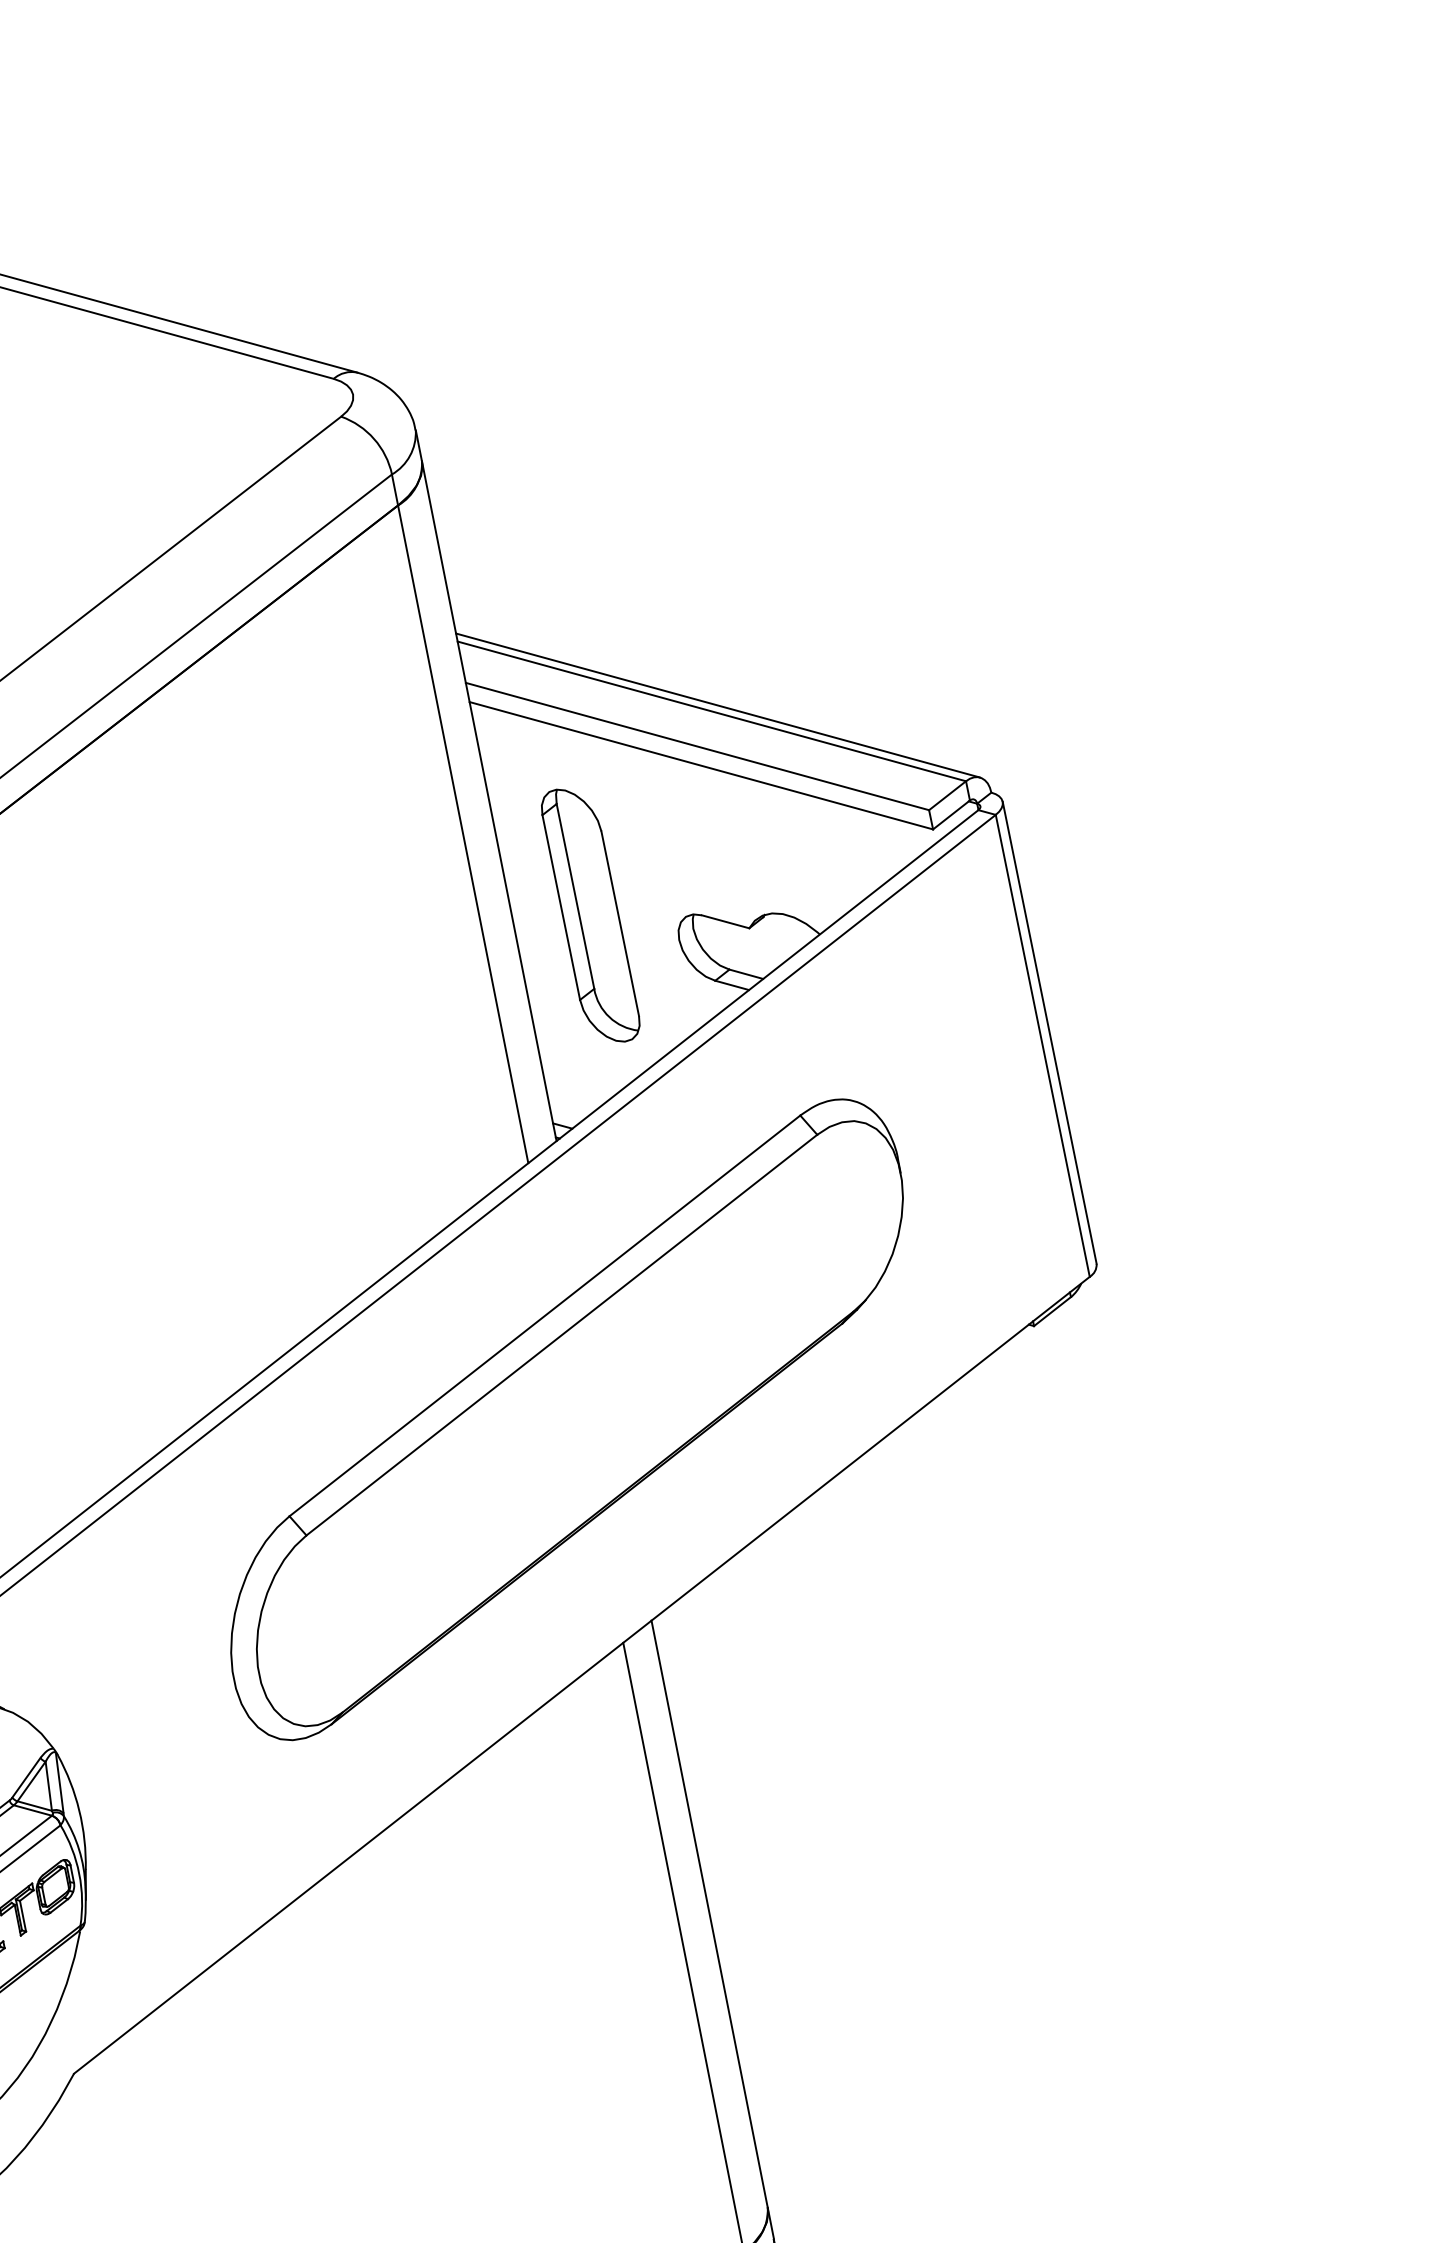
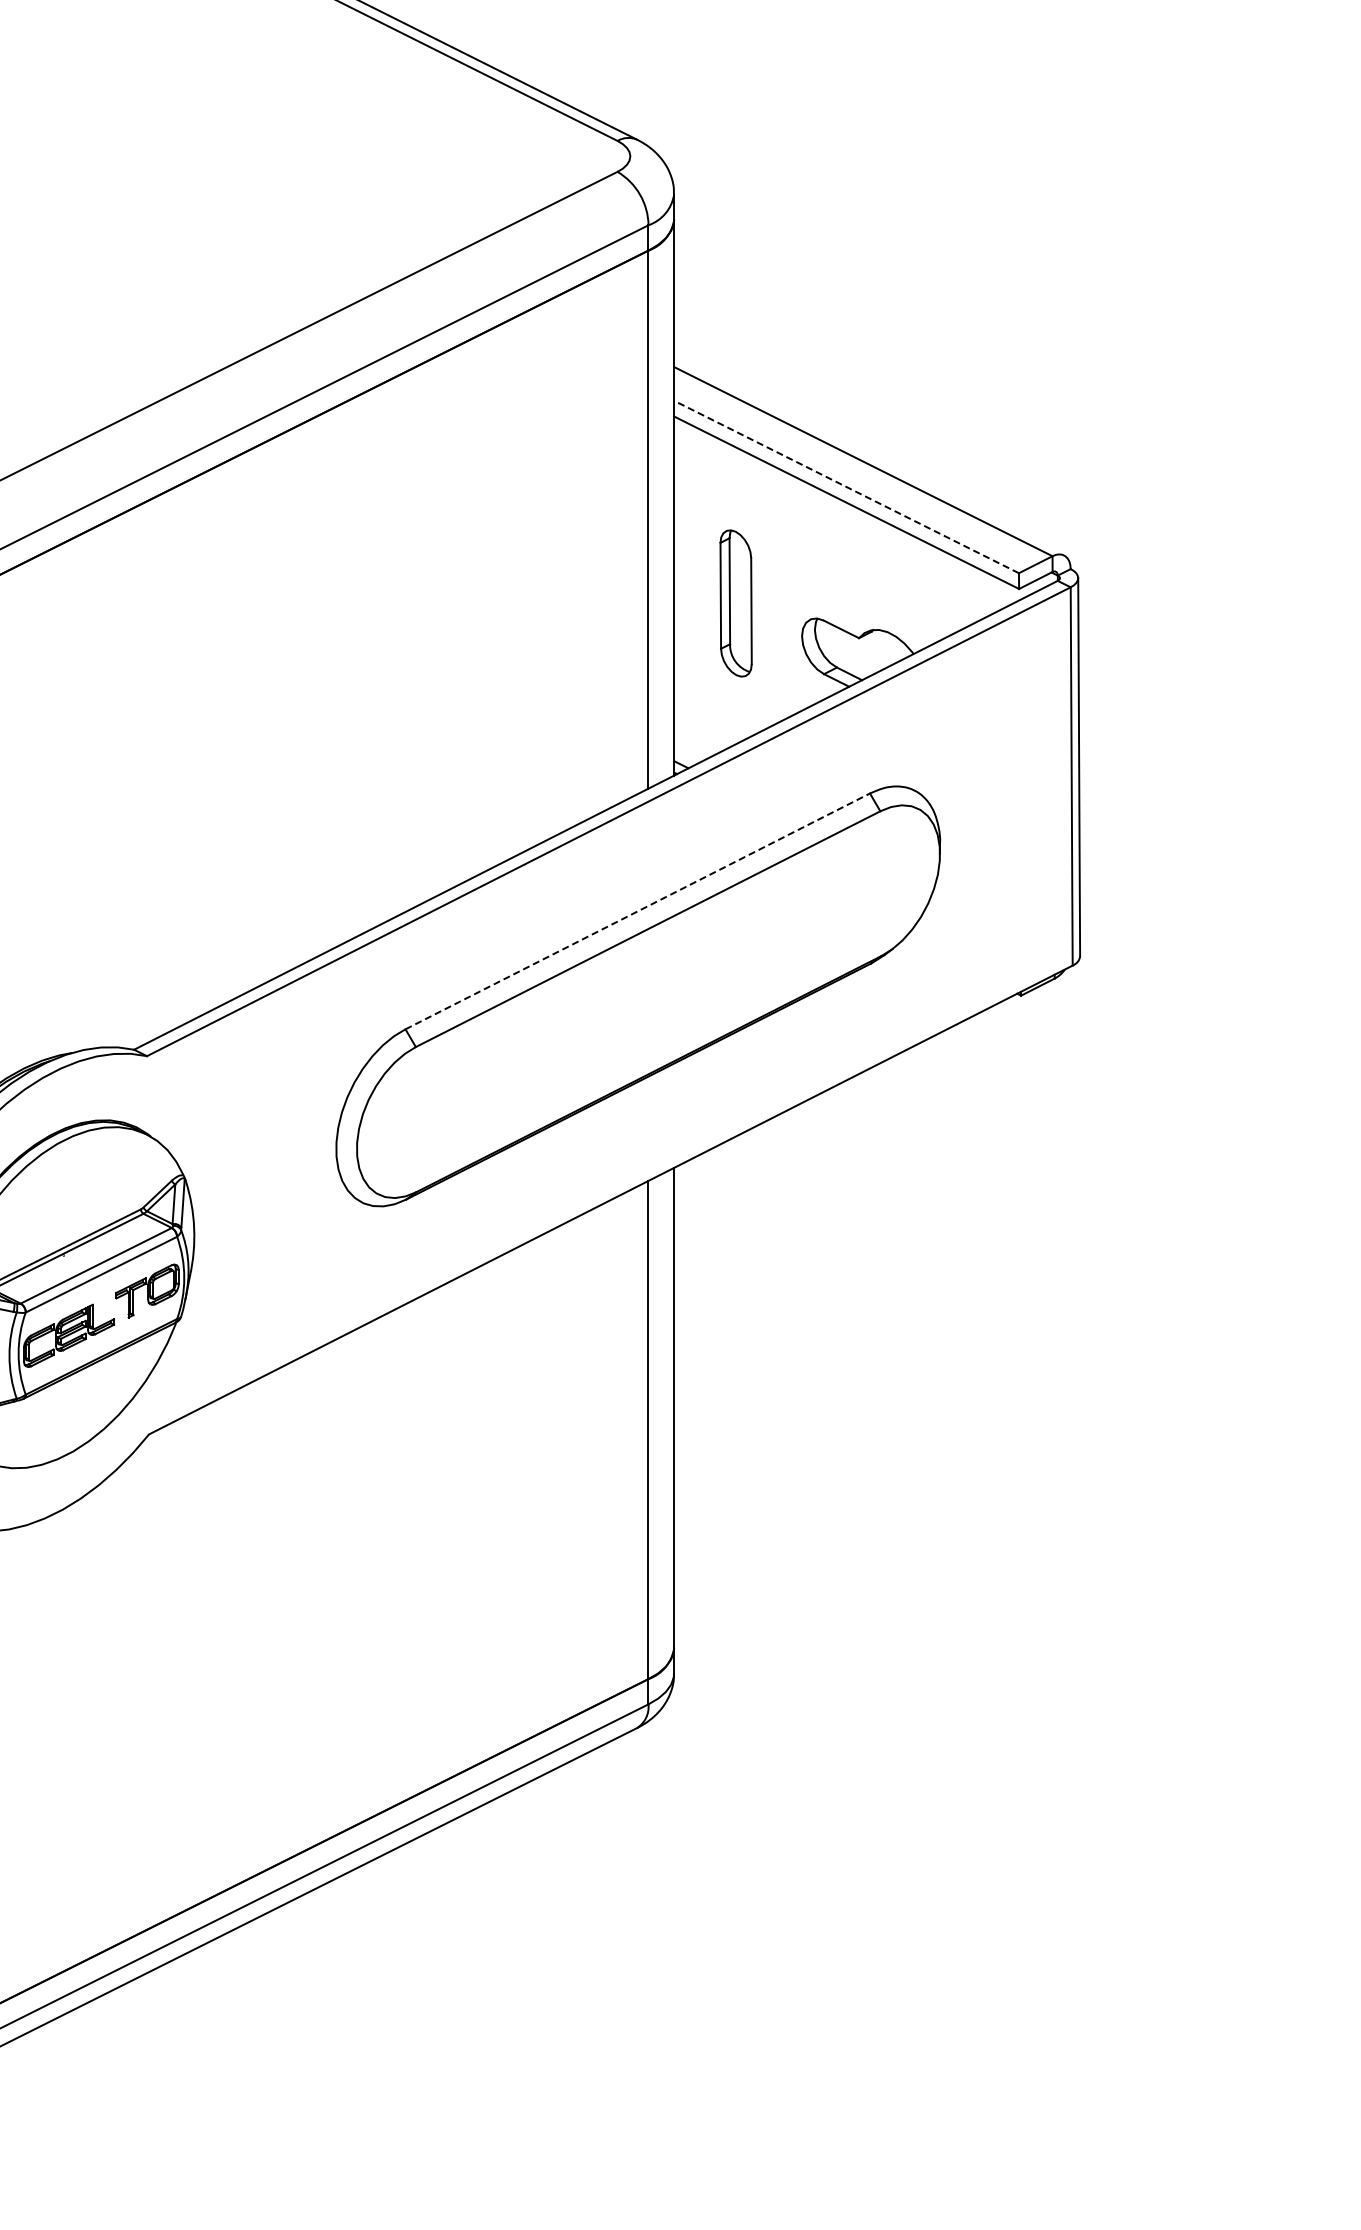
line: (718, 704) -> (869, 457), removed
line: (697, 747) -> (846, 487), solid -> dashed
part: (589, 915) -> (735, 603), size x0.7
line: (545, 1315) -> (638, 911), solid -> dashed

